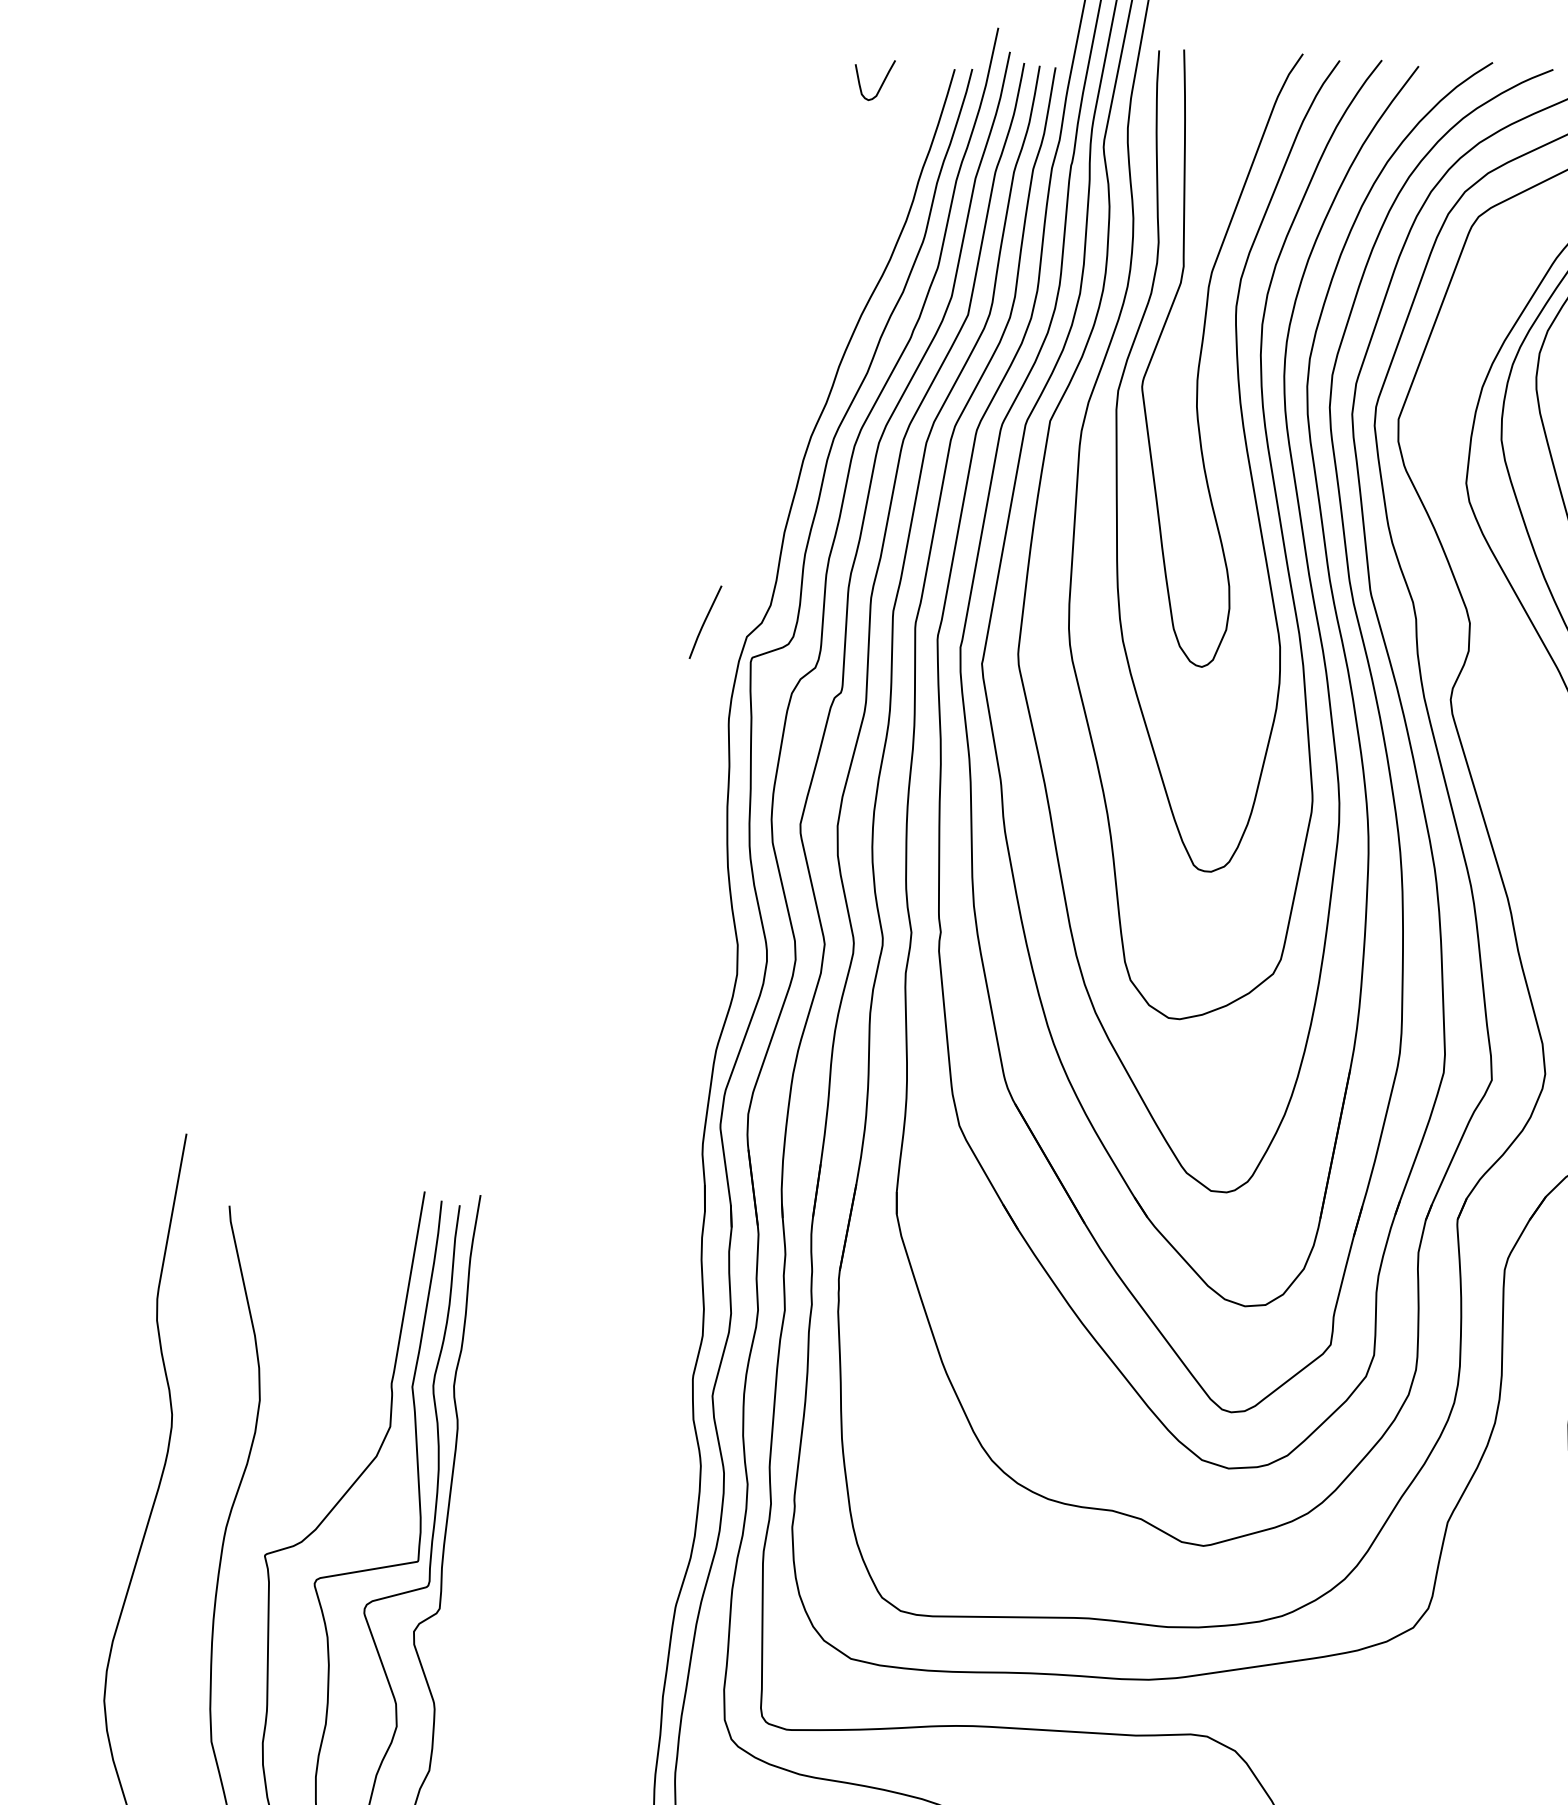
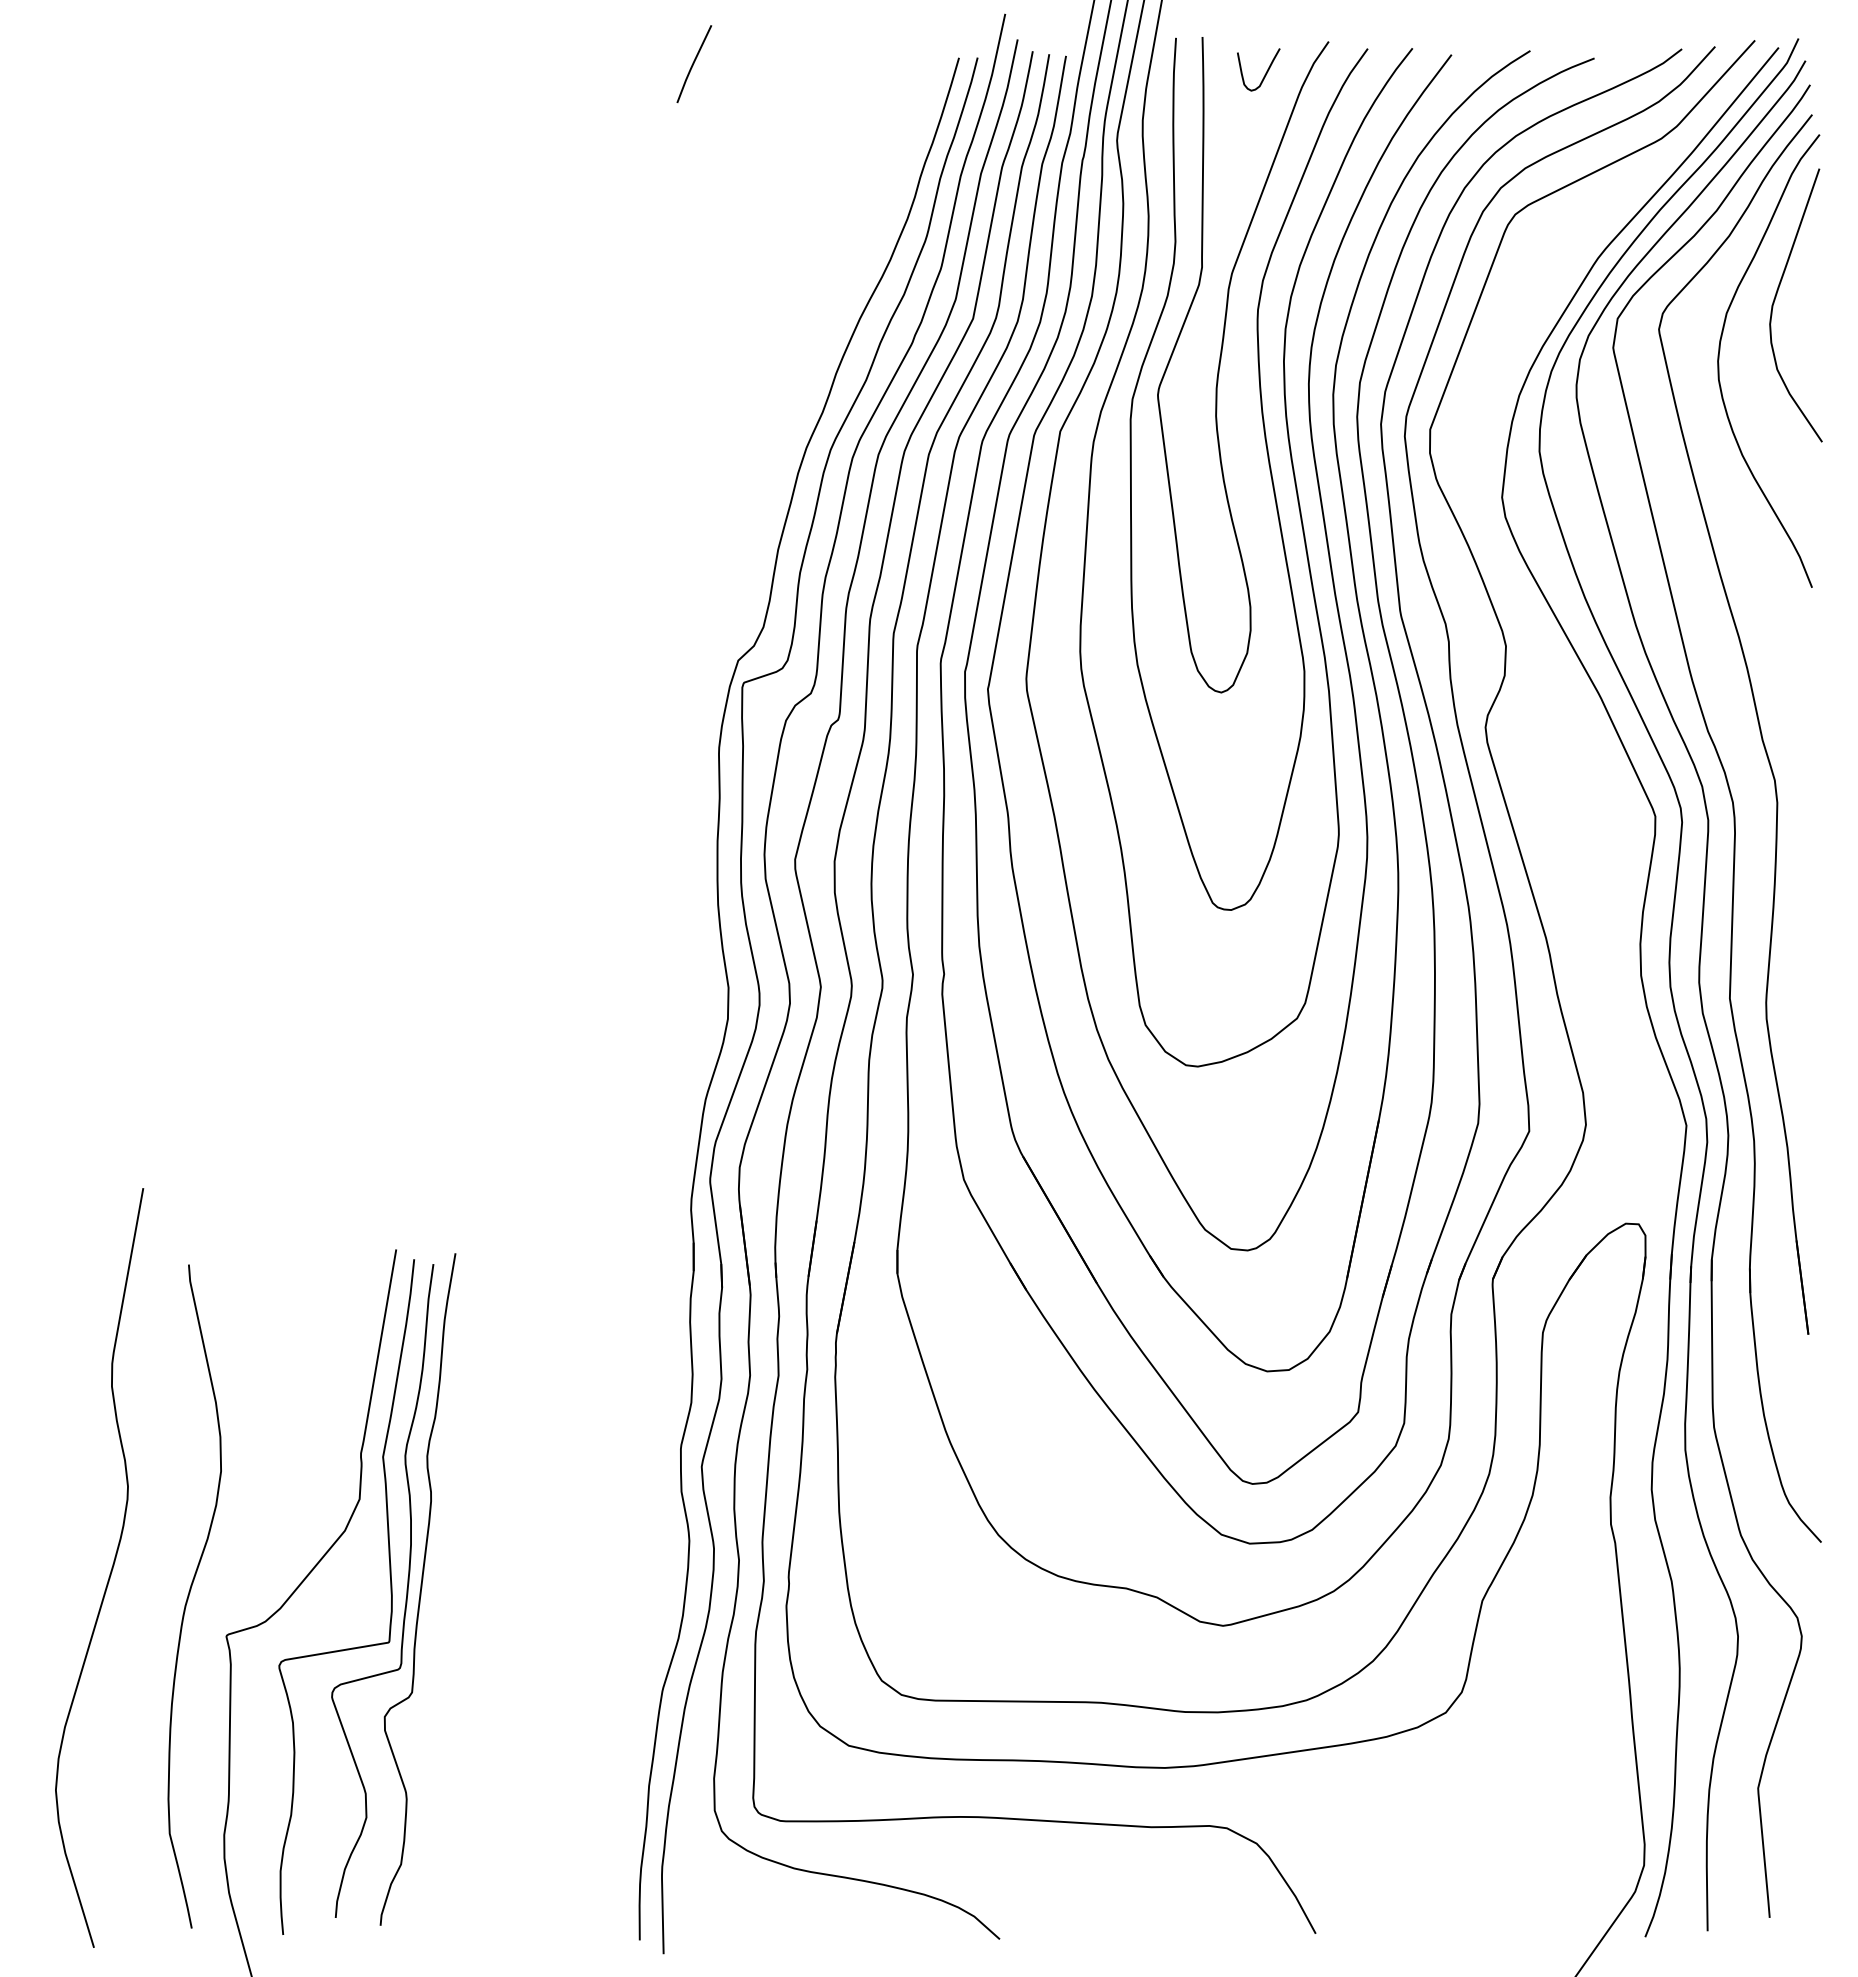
curve: (881, 83) -> (1265, 72), moved
line: (705, 621) -> (694, 63), moved

